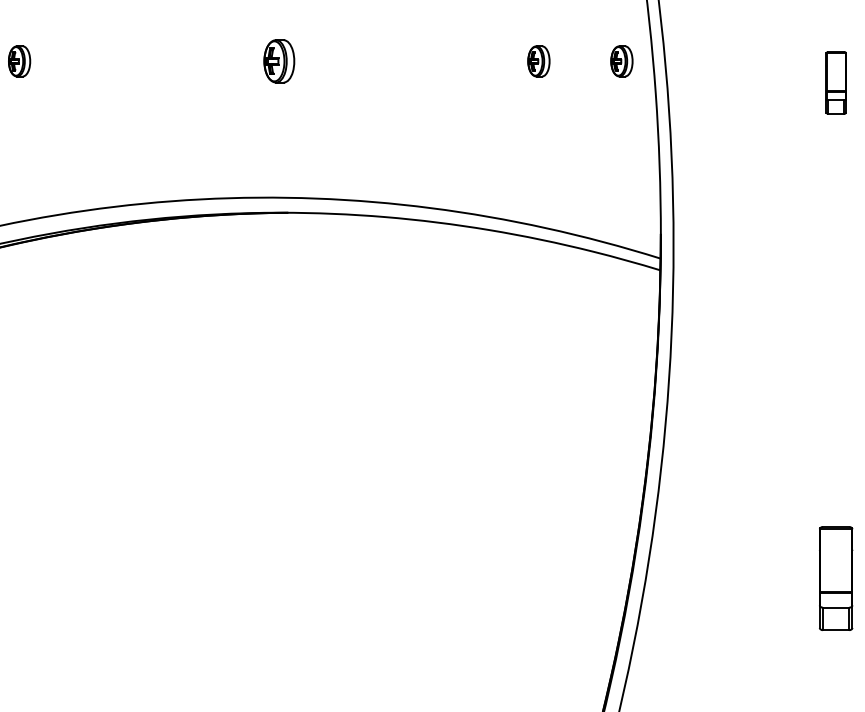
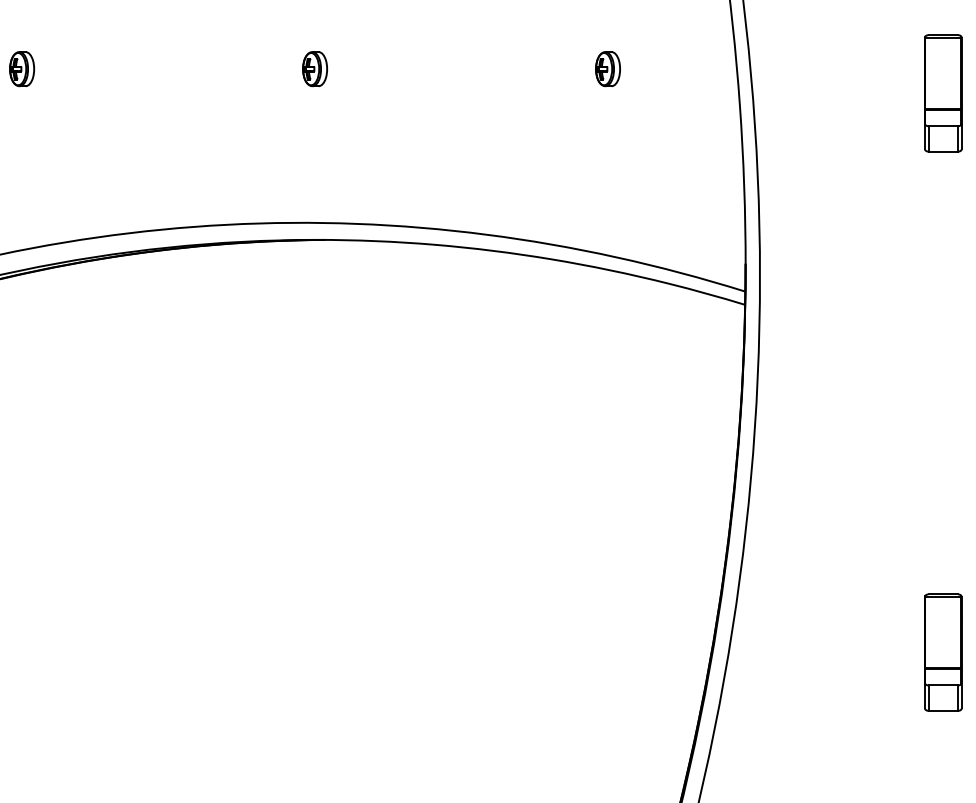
part: (278, 61) -> (314, 69), size x0.71
part: (621, 61) -> (701, 69), removed
part: (836, 82) -> (943, 92), size x1.67

